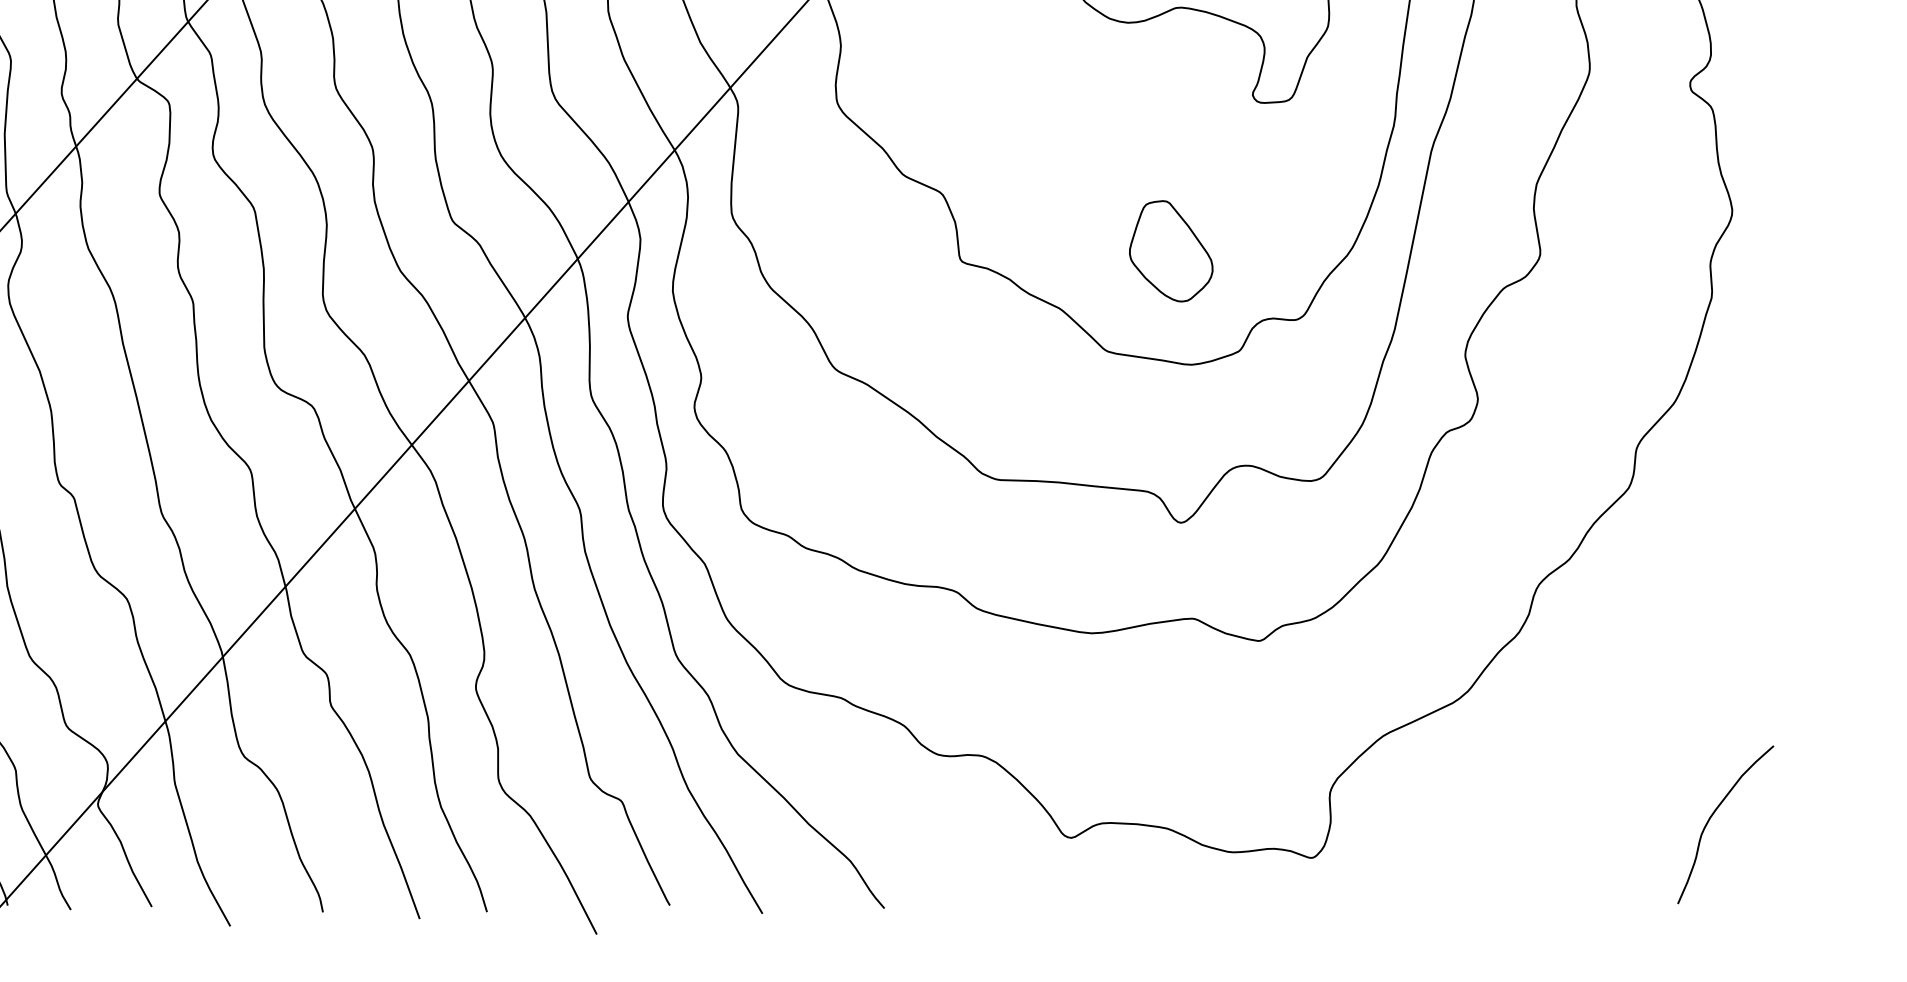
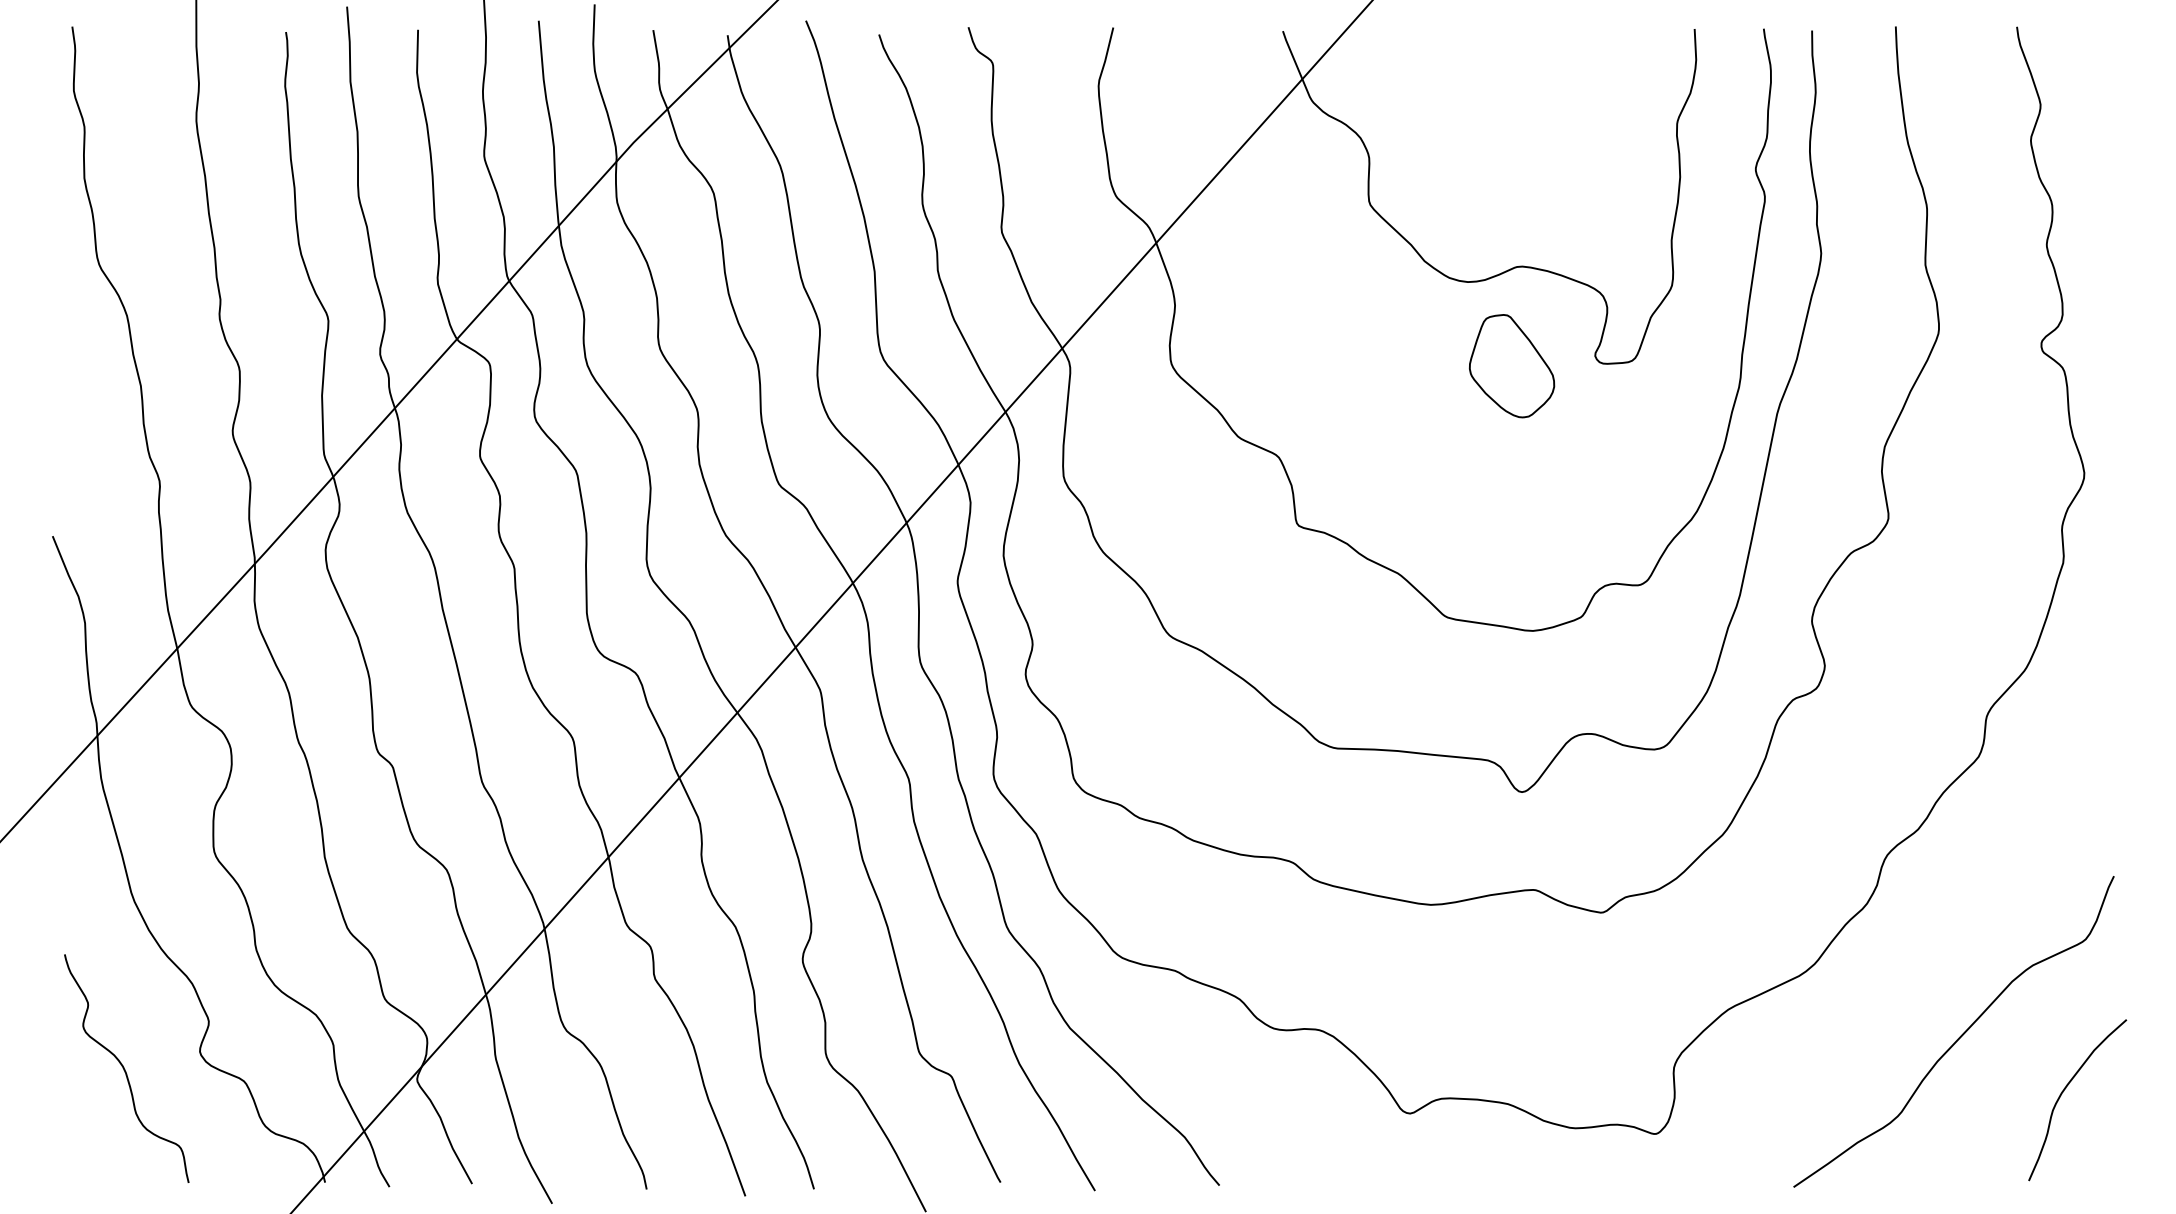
part: (1171, 251) -> (1512, 366), moved
curve: (1609, 762) -> (1959, 1036), added

